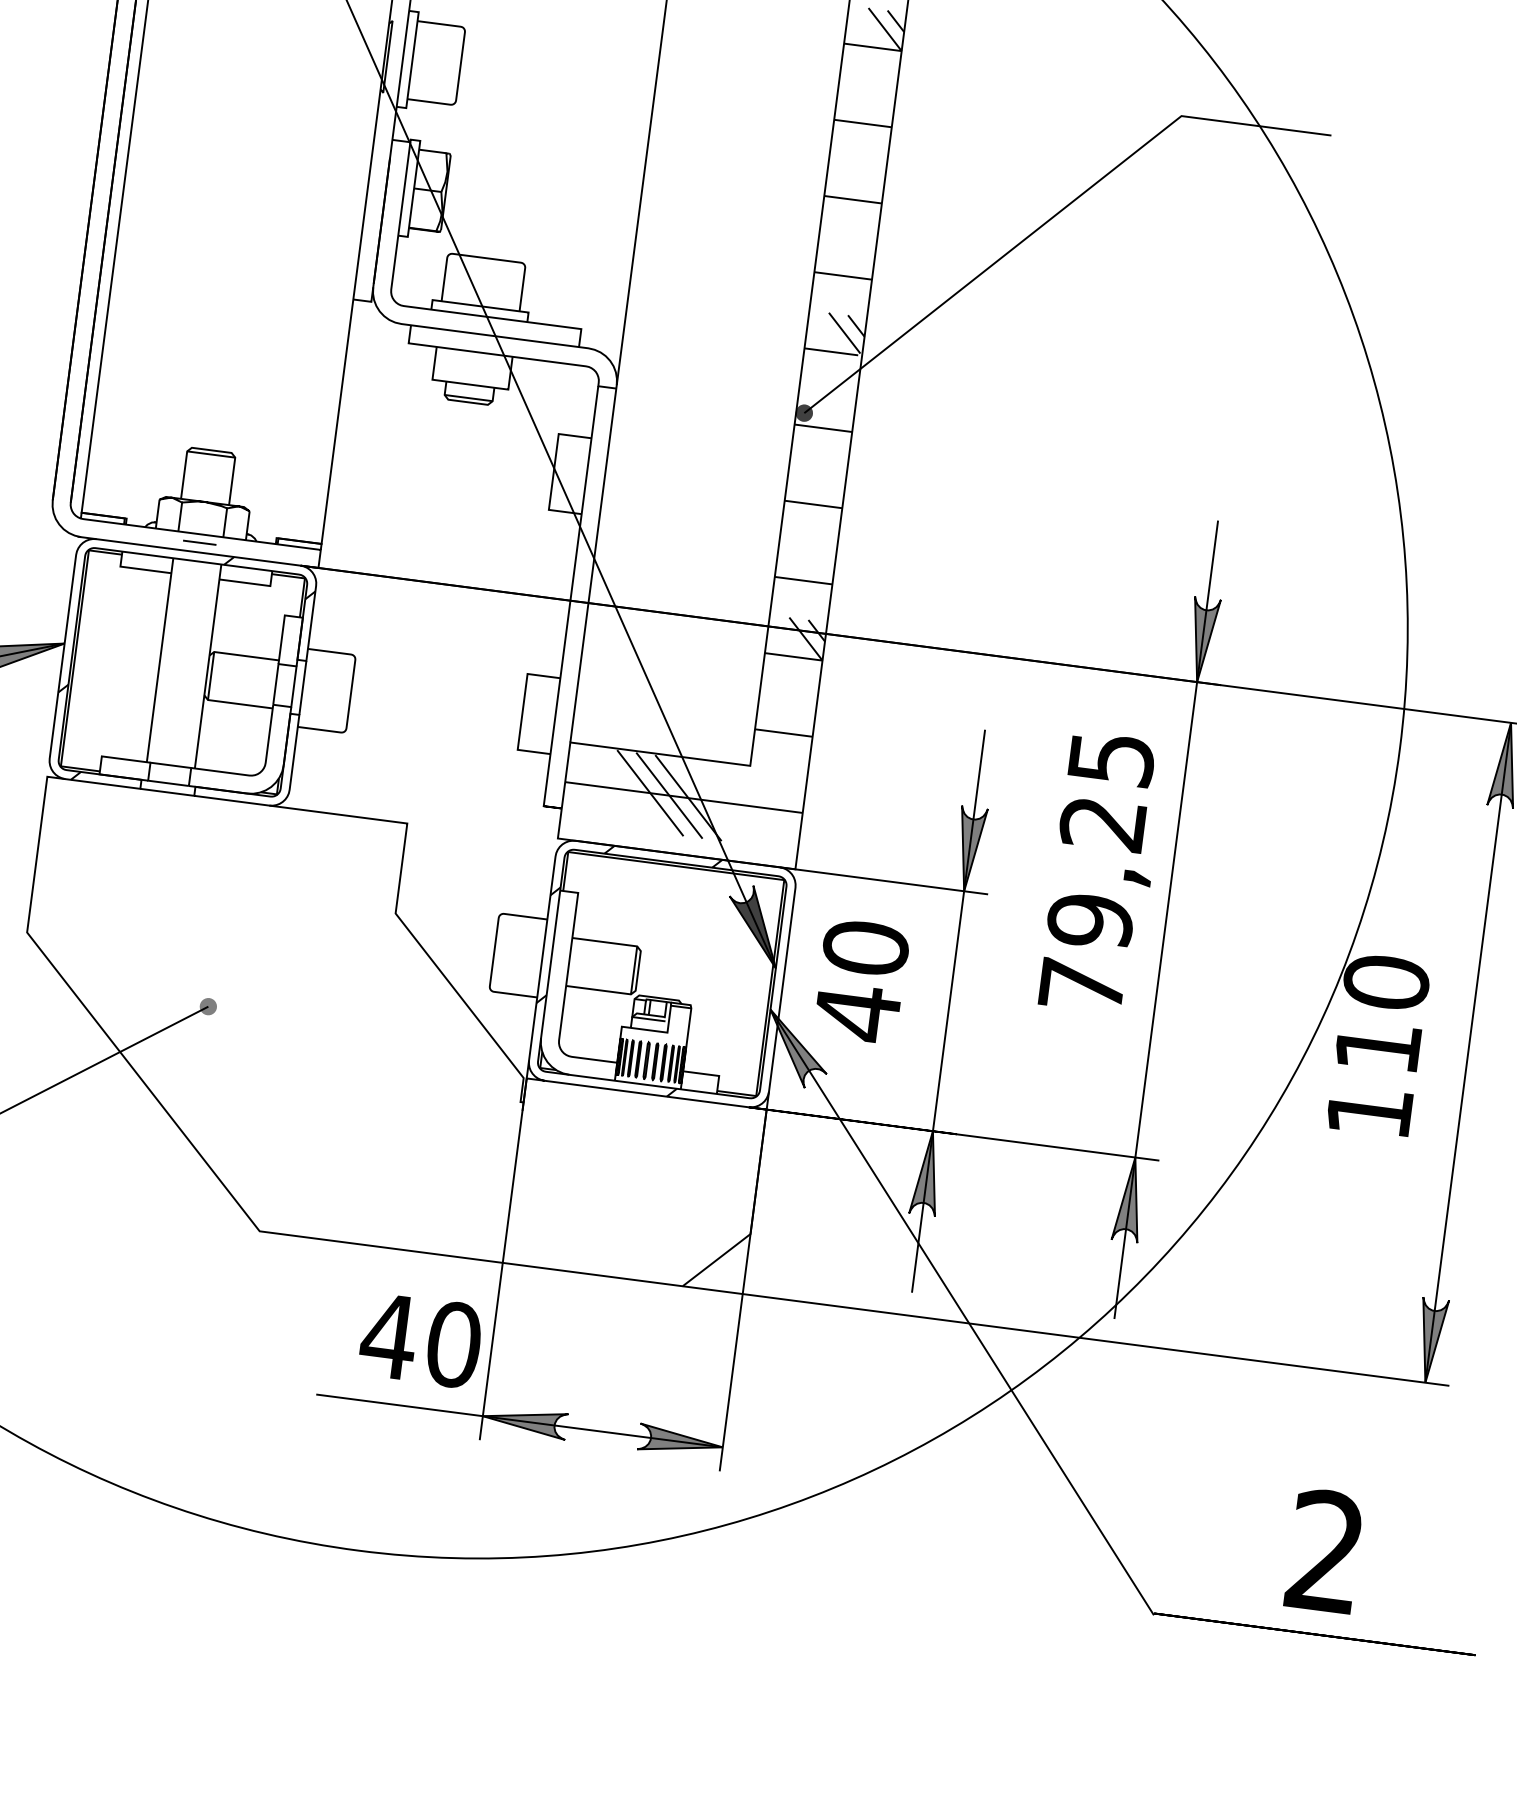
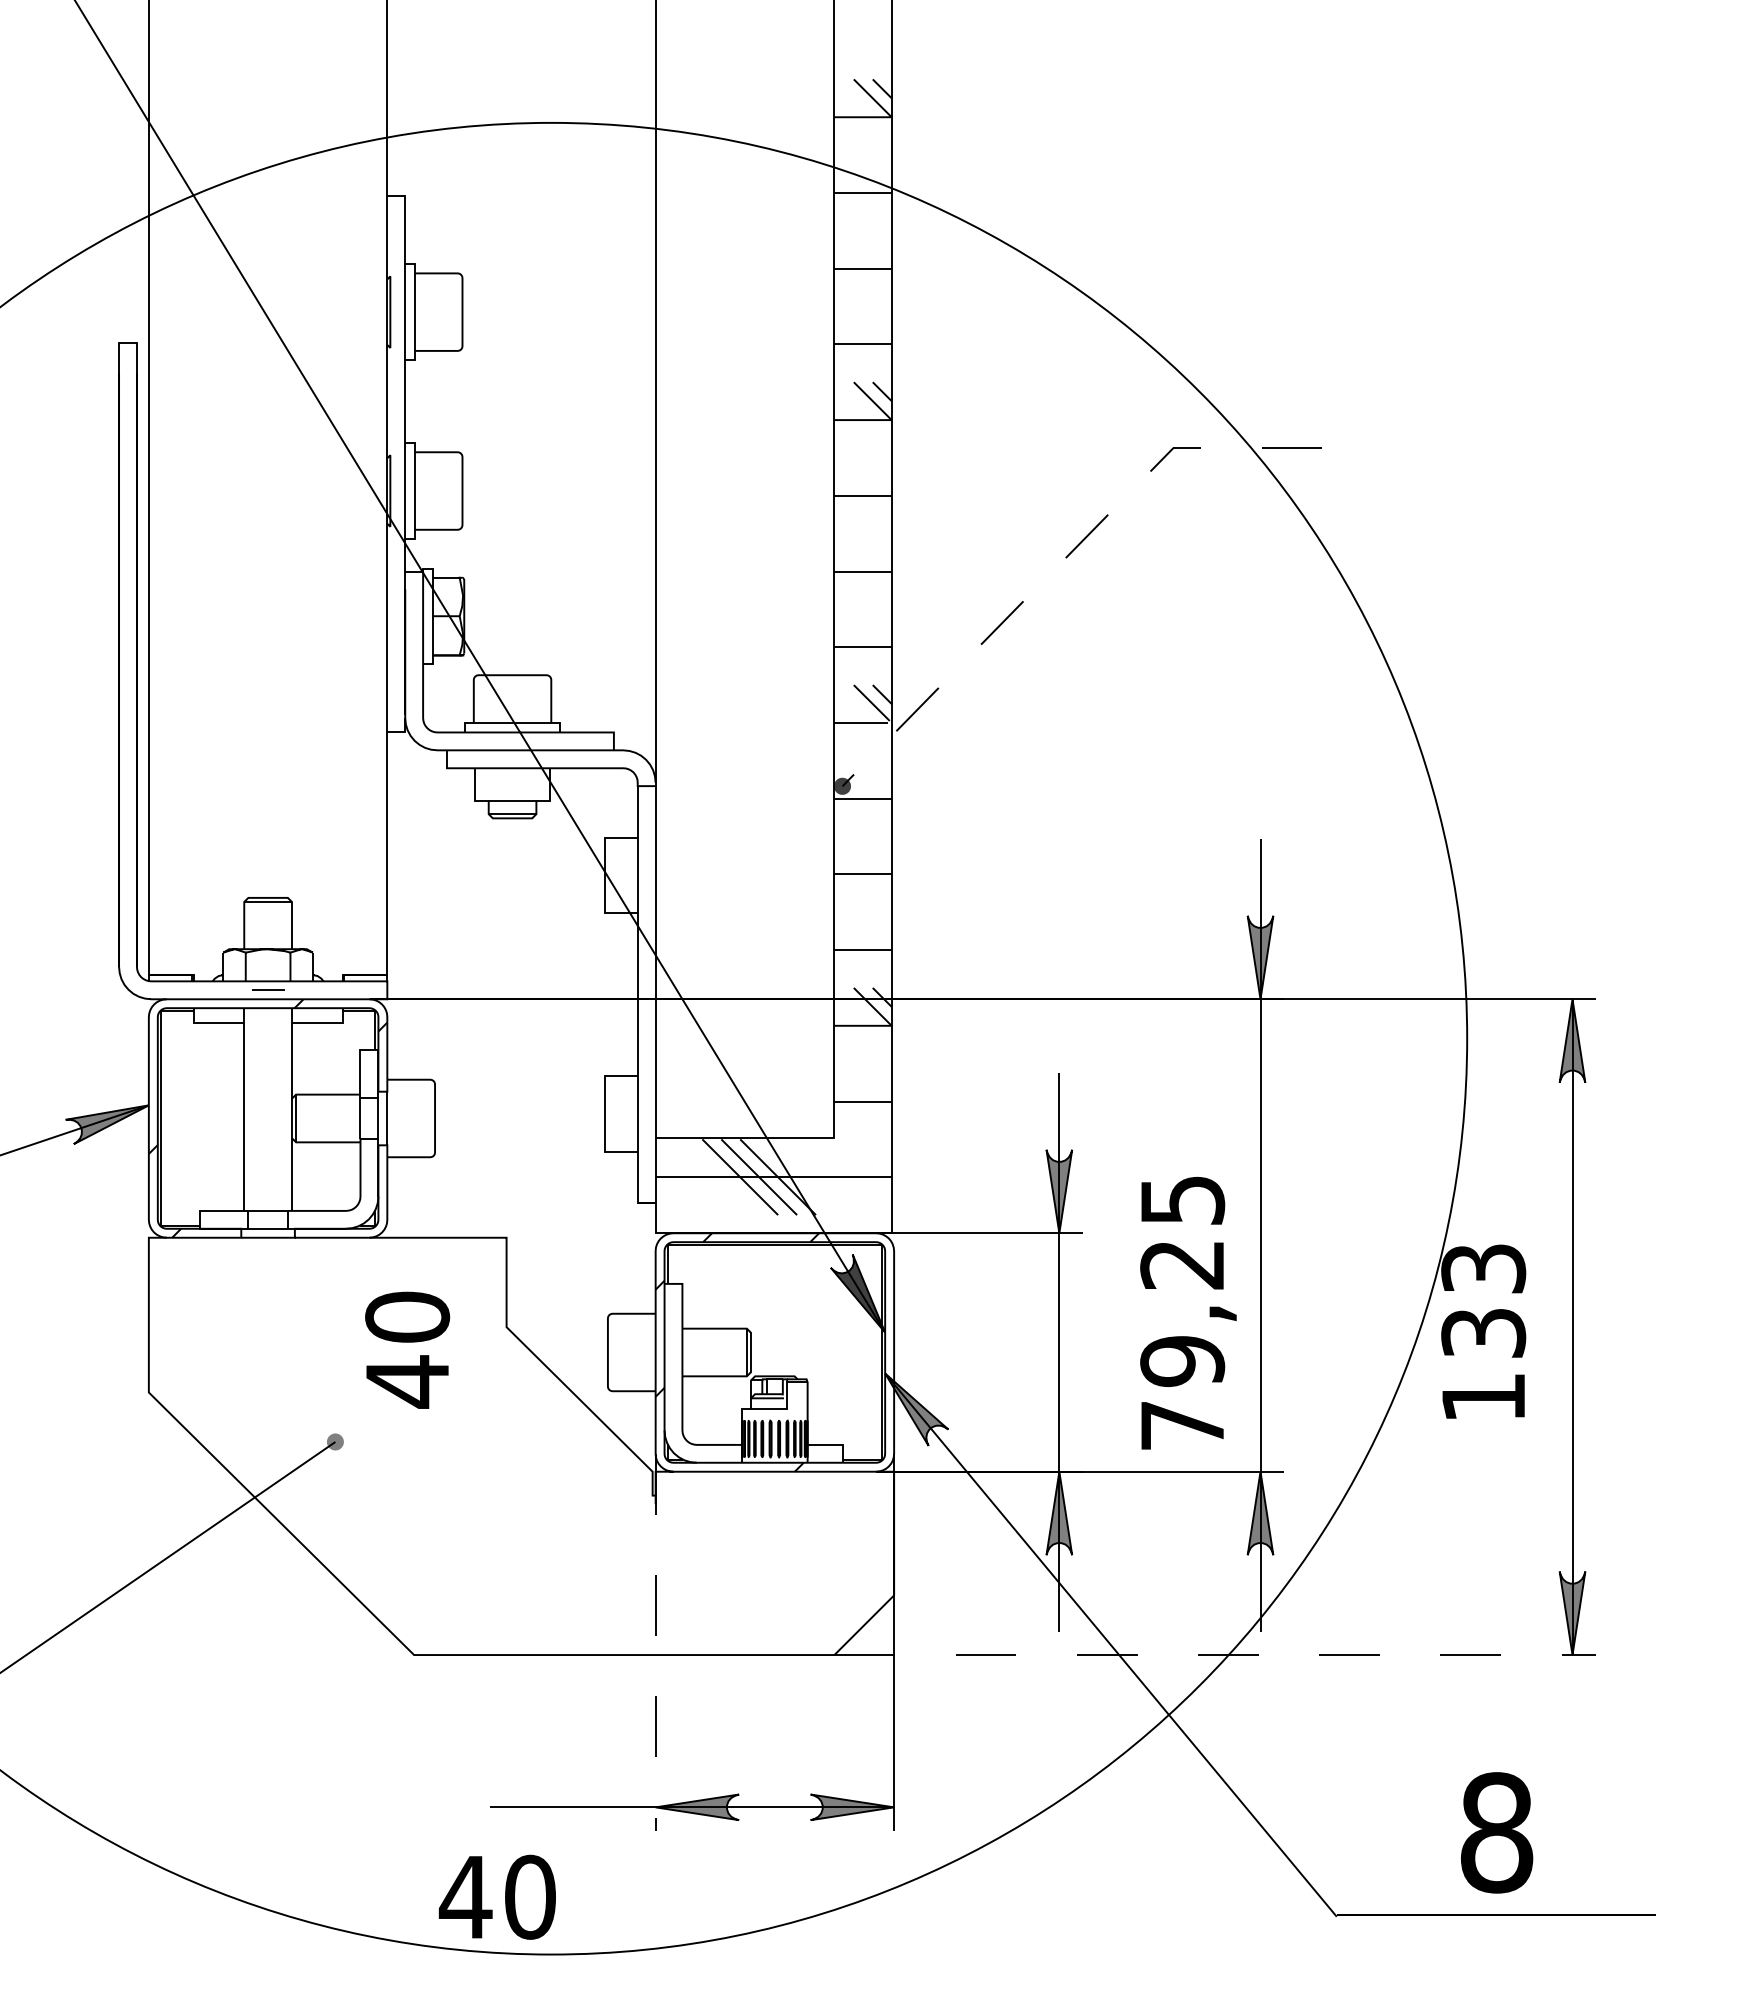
line: (1052, 217) -> (1060, 563), solid -> dashed
text: (1102, 873) -> (1188, 1313), moved
text: (861, 980) -> (407, 1349), moved
text: (1382, 1014) -> (1483, 1300), 110 -> 133
line: (504, 1250) -> (655, 1642), solid -> dashed
line: (1066, 1336) -> (1215, 1655), solid -> dashed
text: (420, 1339) -> (496, 1896), moved
text: (1325, 1551) -> (1496, 1832), 2 -> 8

